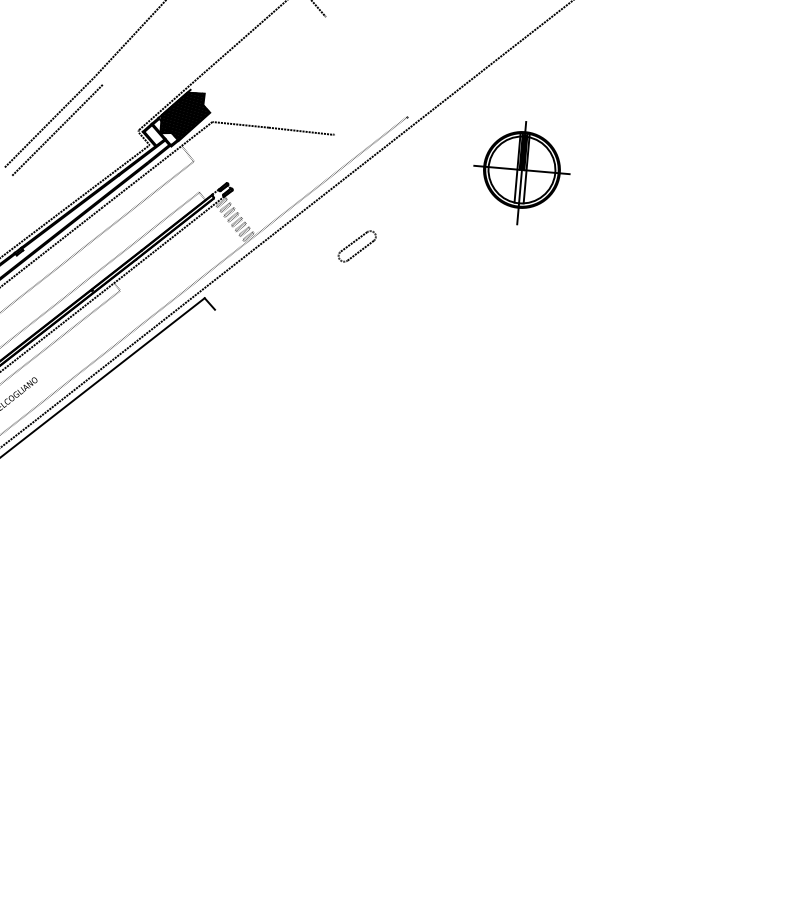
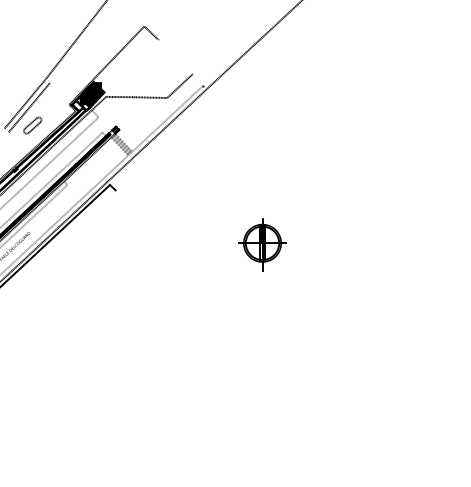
line: (360, 112) -> (179, 85), added
part: (521, 172) -> (262, 244), moved
part: (356, 246) -> (32, 125), moved

